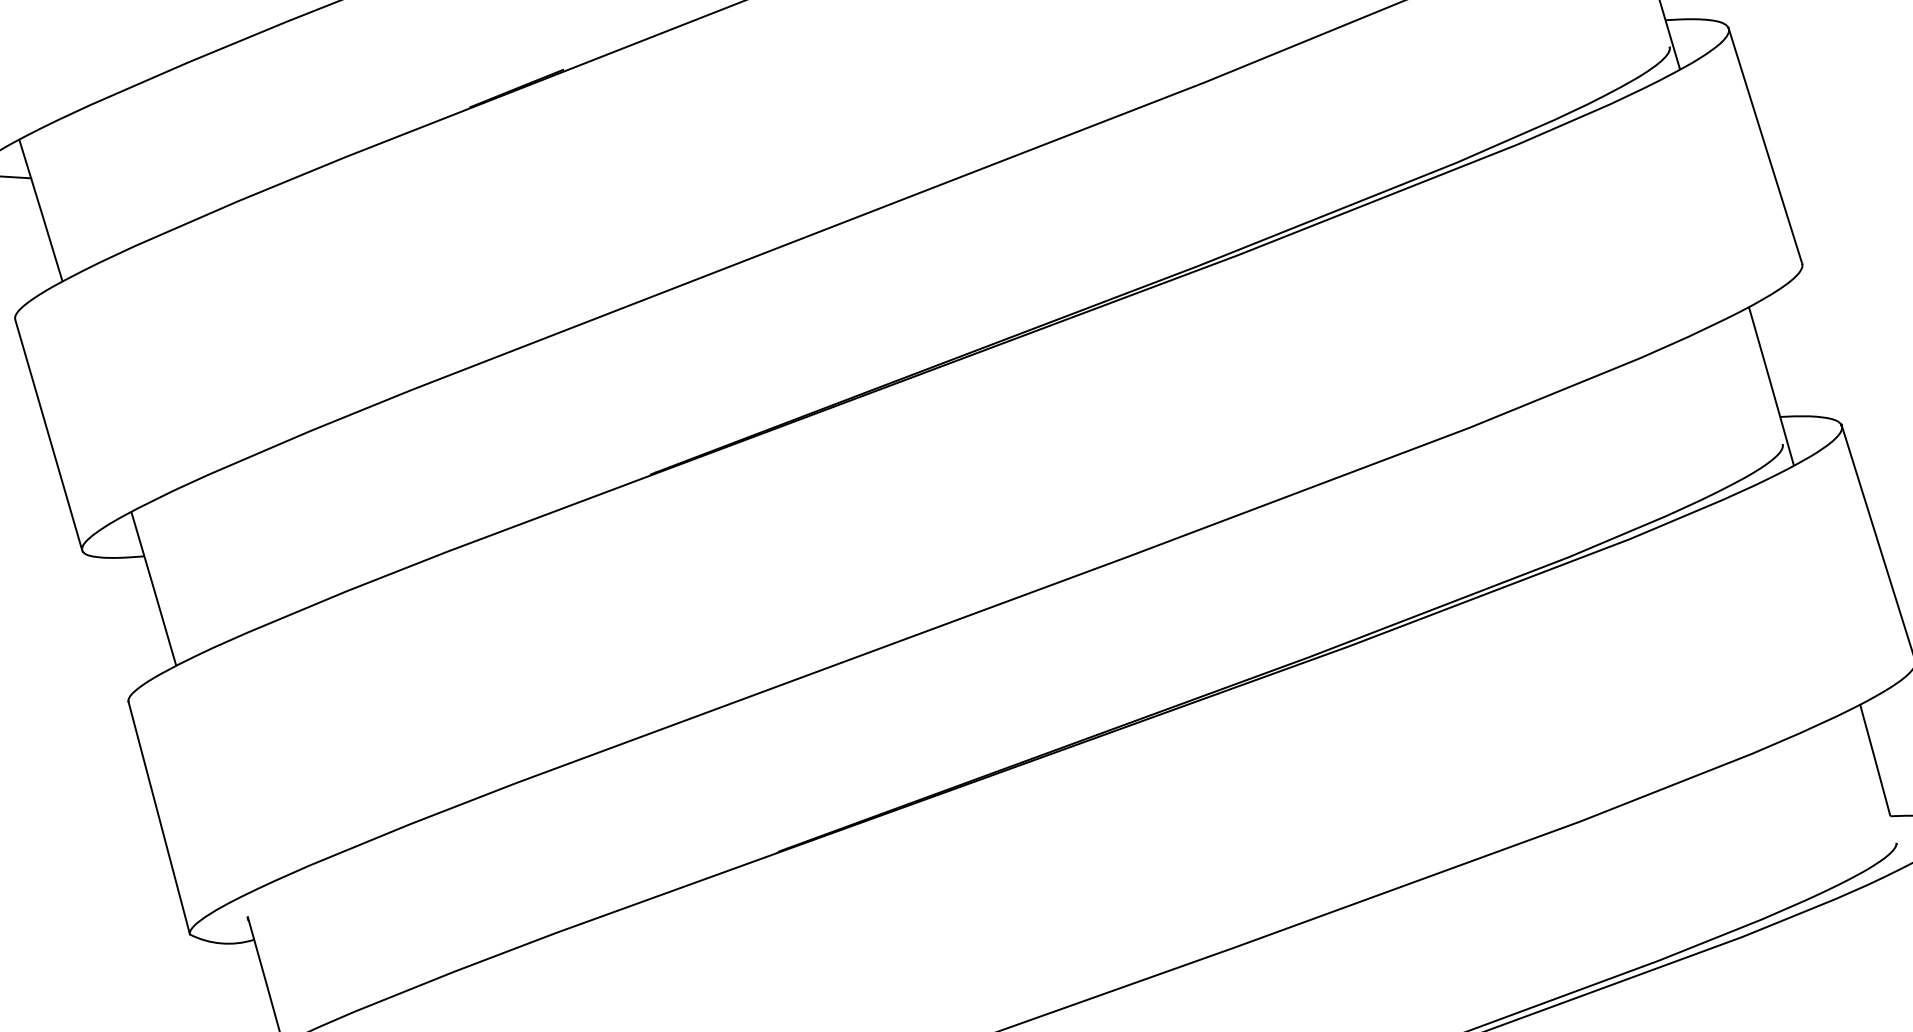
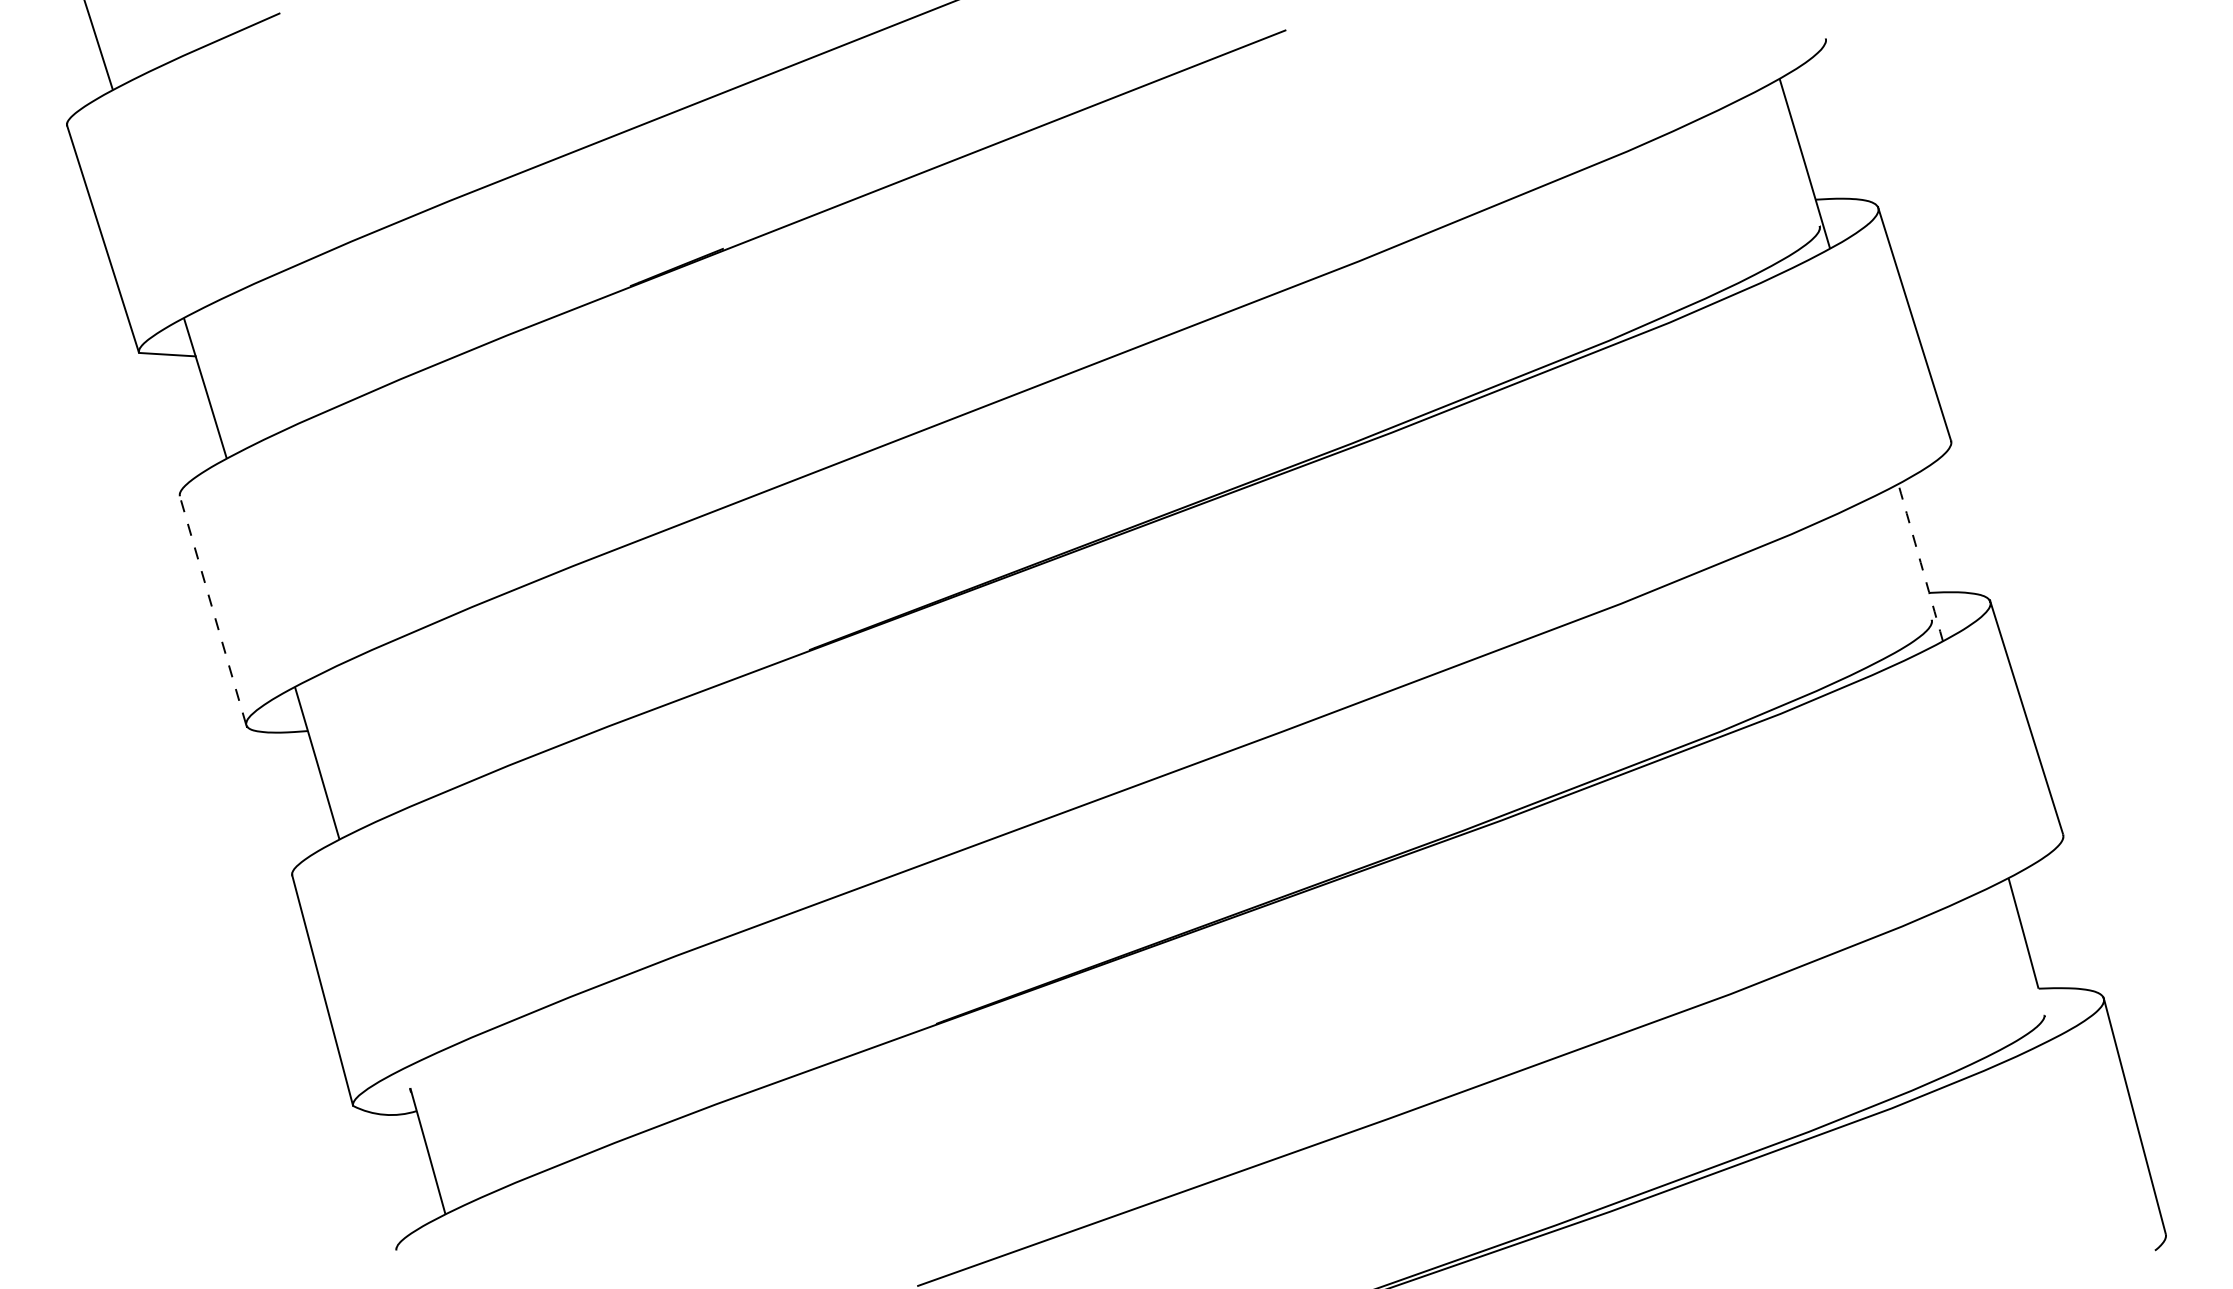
arc: (1771, 386) -> (1920, 562), solid -> dashed
line: (49, 434) -> (213, 610), solid -> dashed

